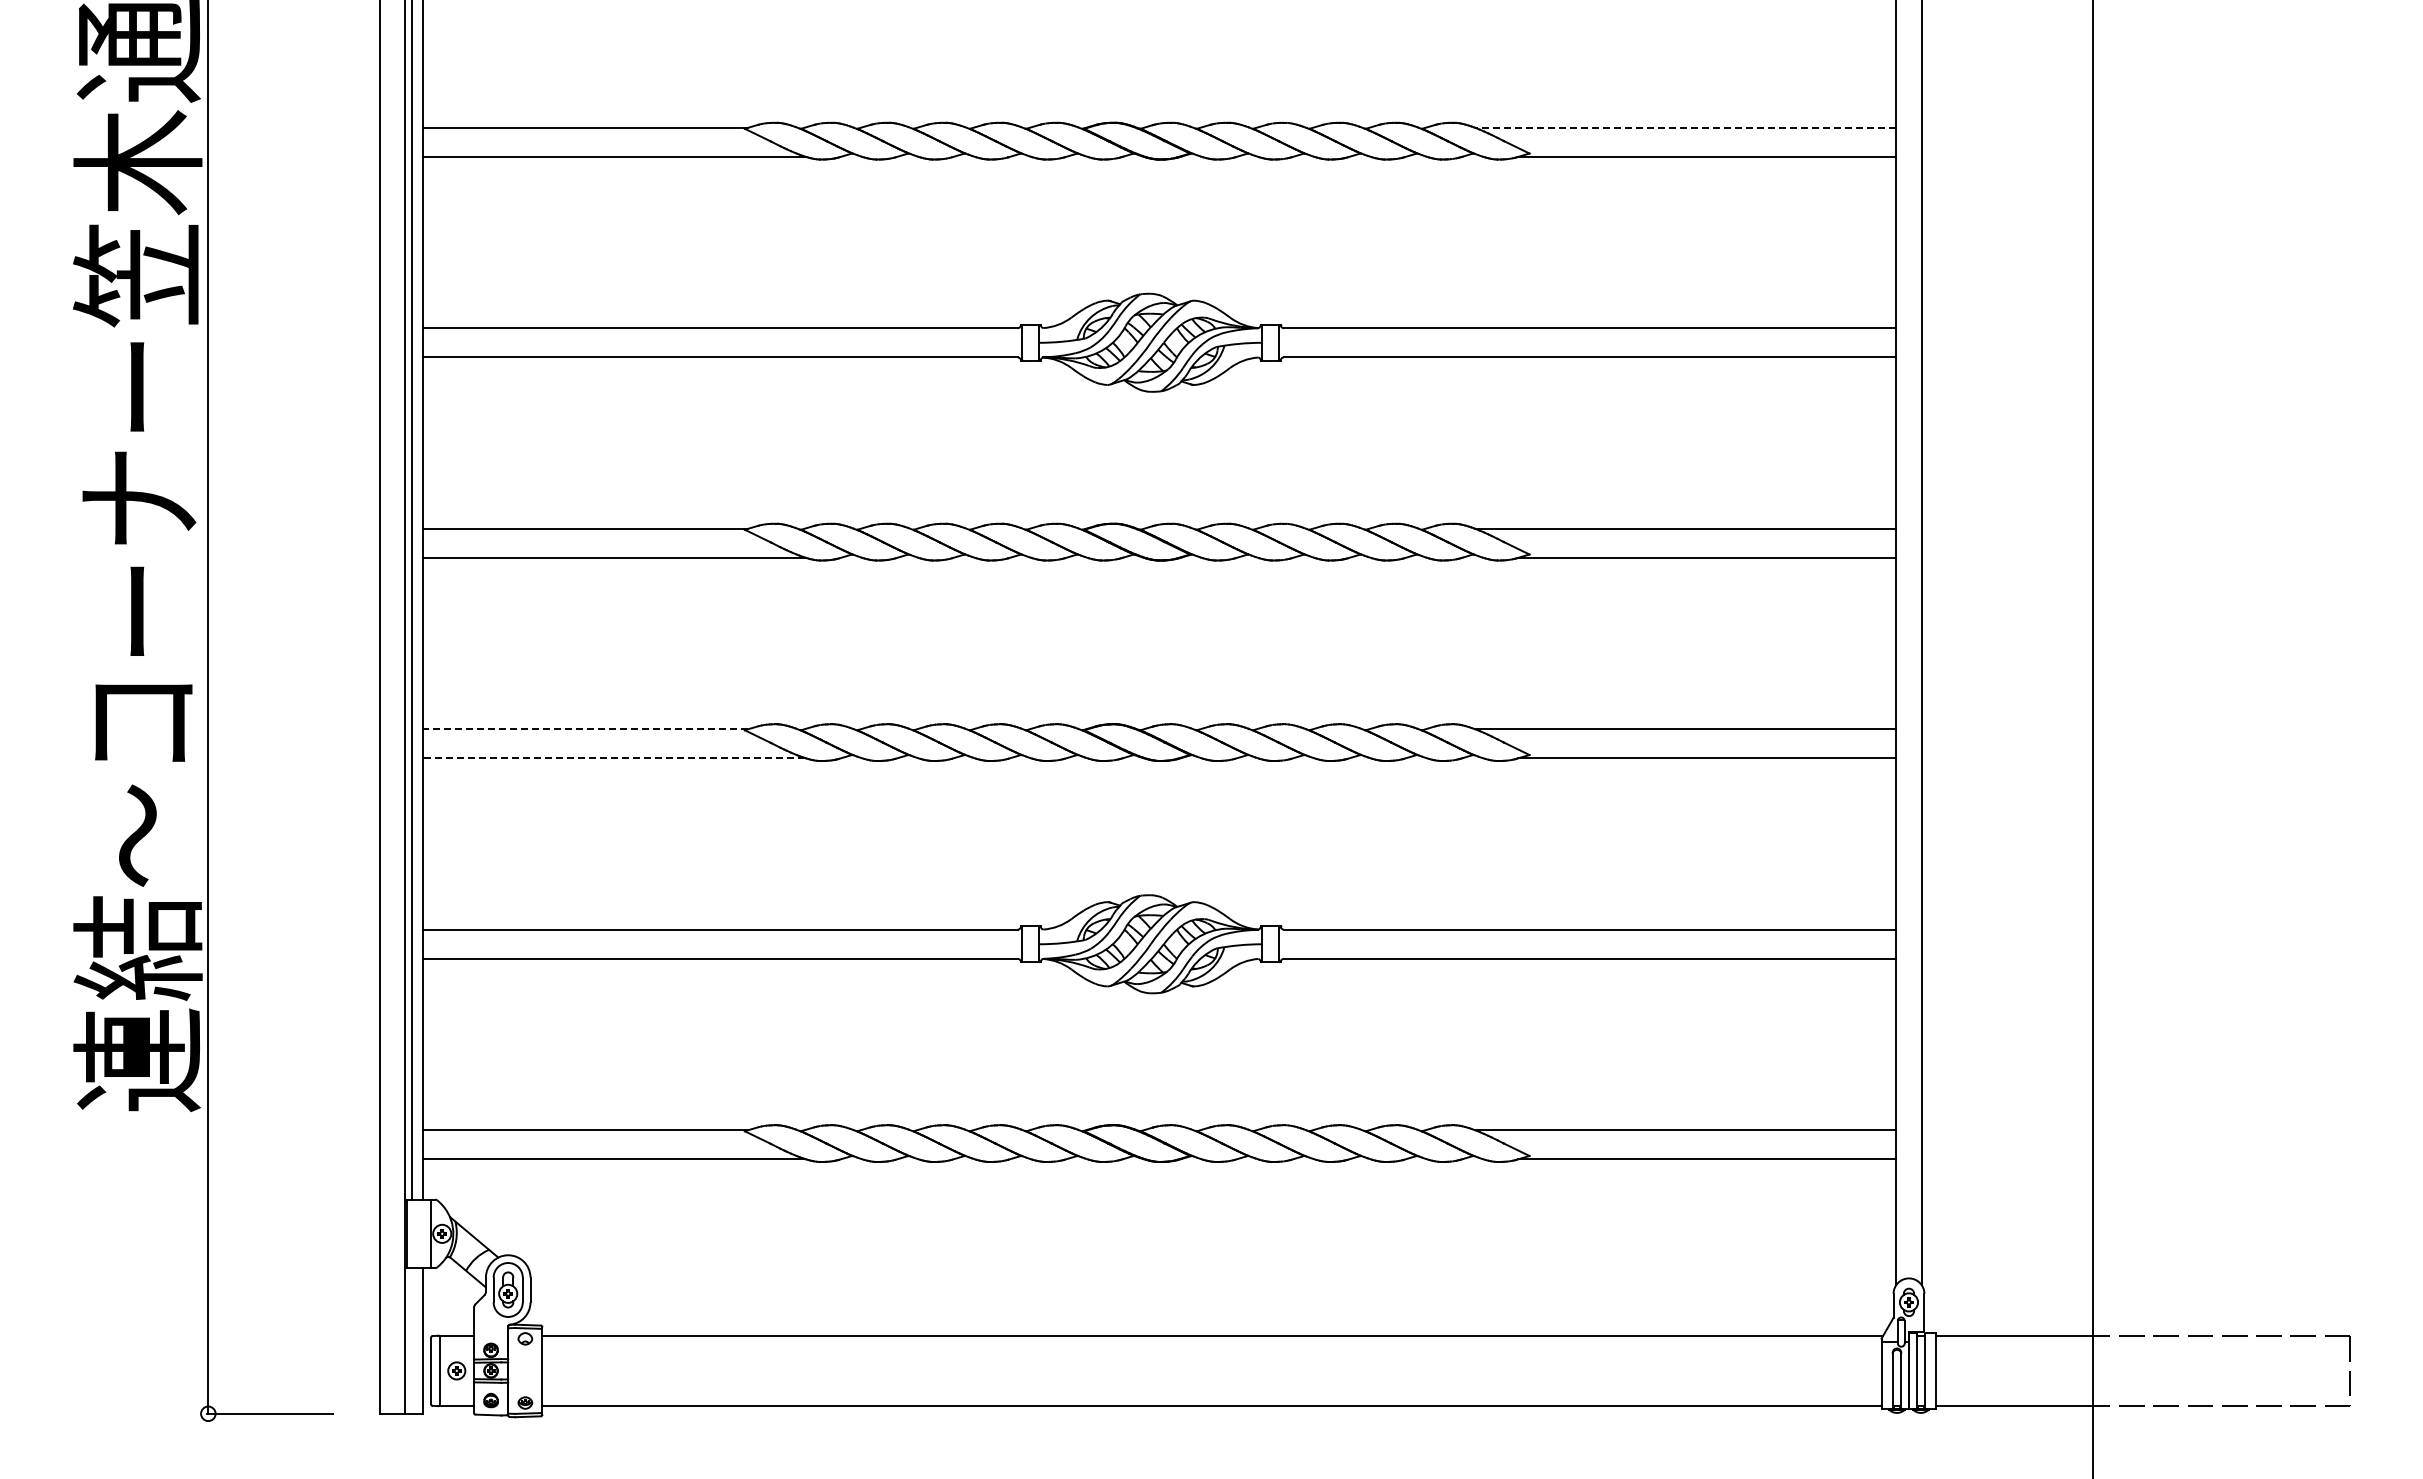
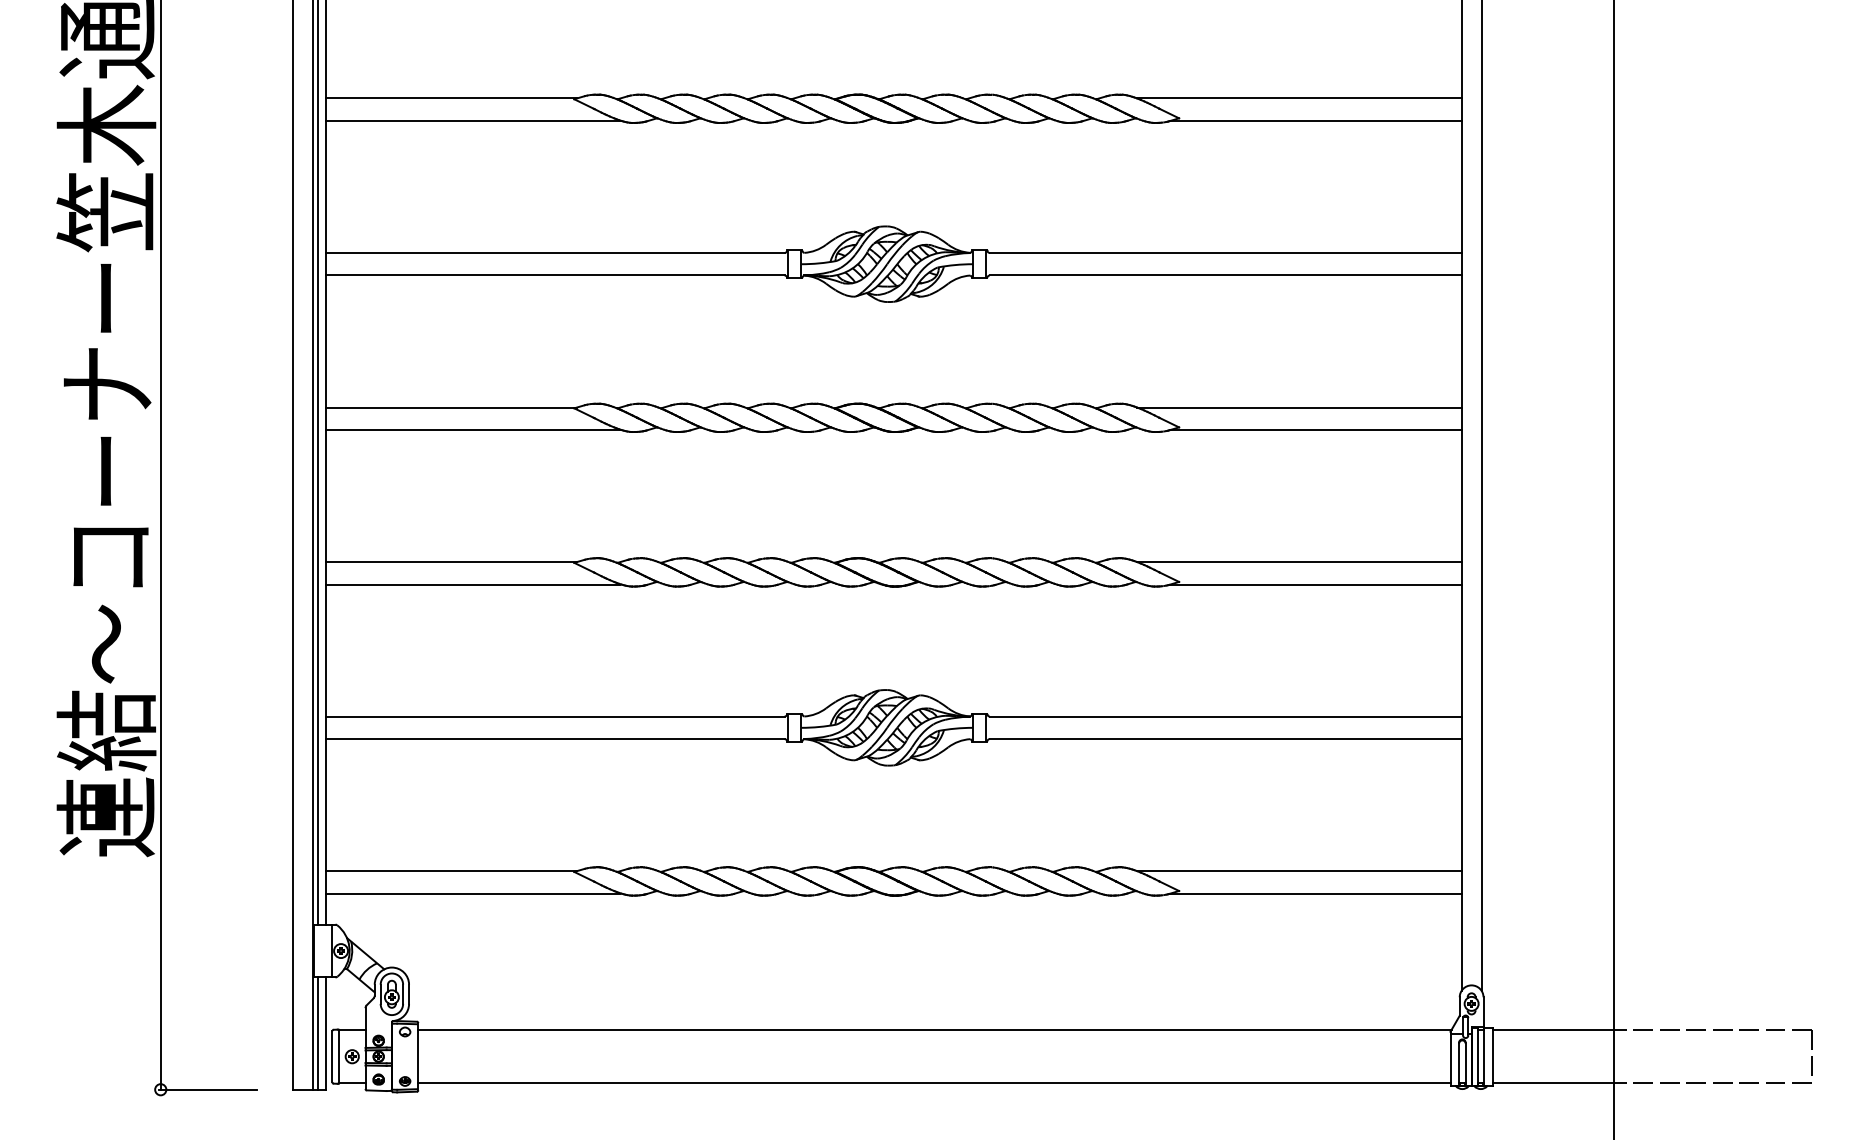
line: (1685, 127) -> (1299, 98), dashed -> solid
line: (585, 729) -> (451, 562), dashed -> solid
line: (613, 758) -> (473, 584), dashed -> solid
line: (412, 1340) -> (318, 1033), added

